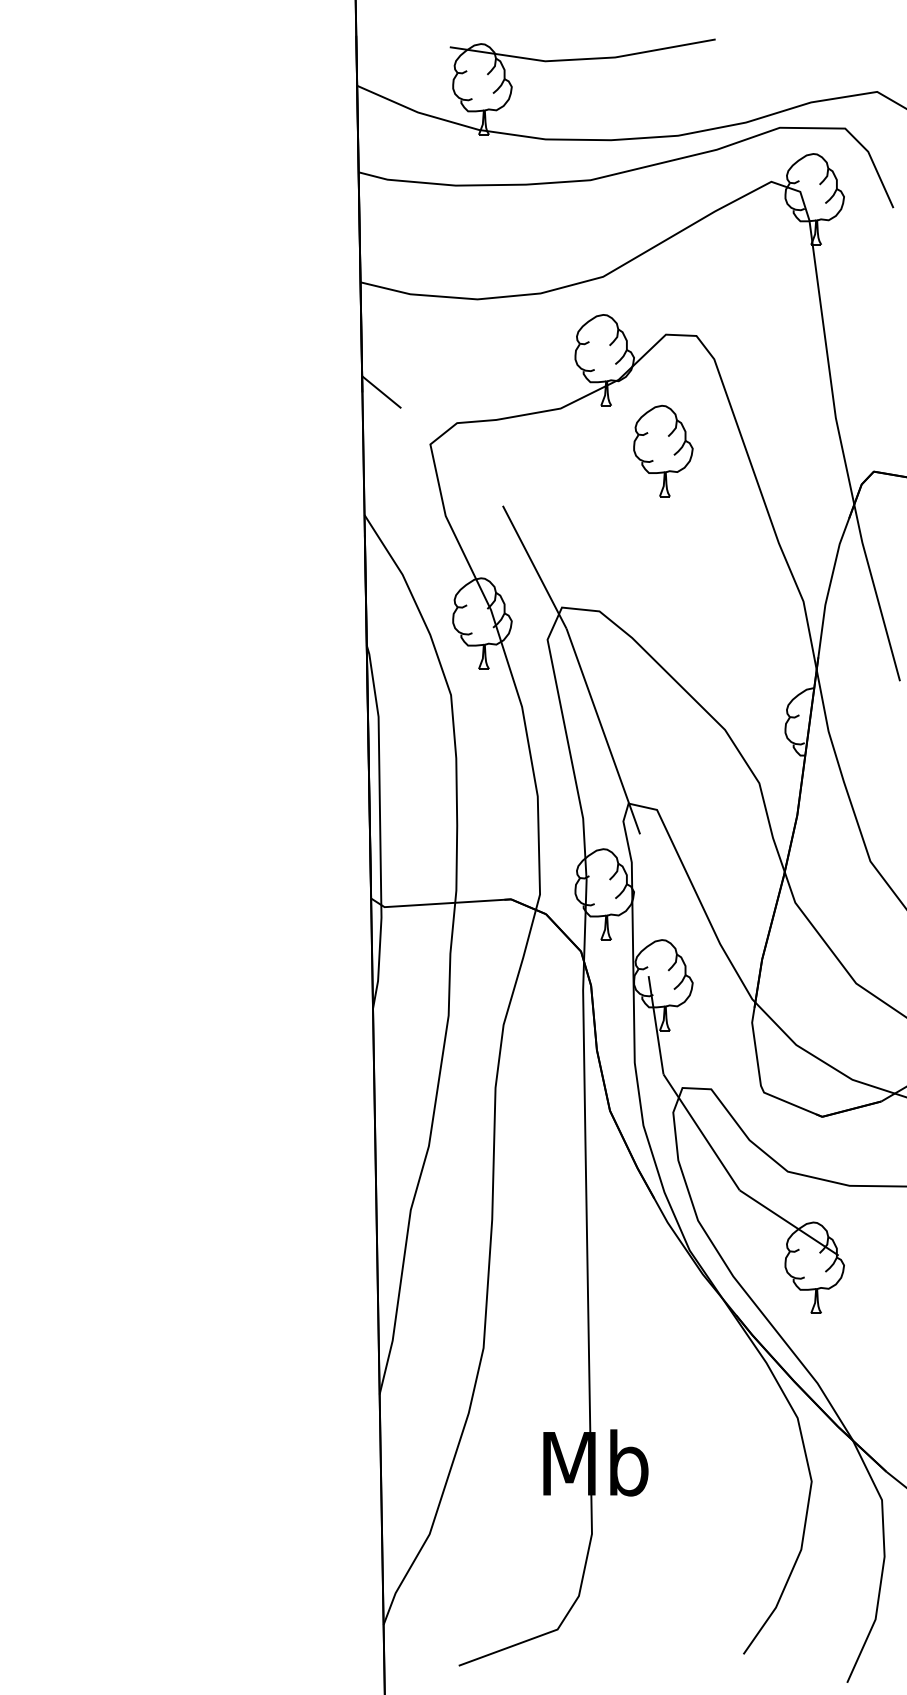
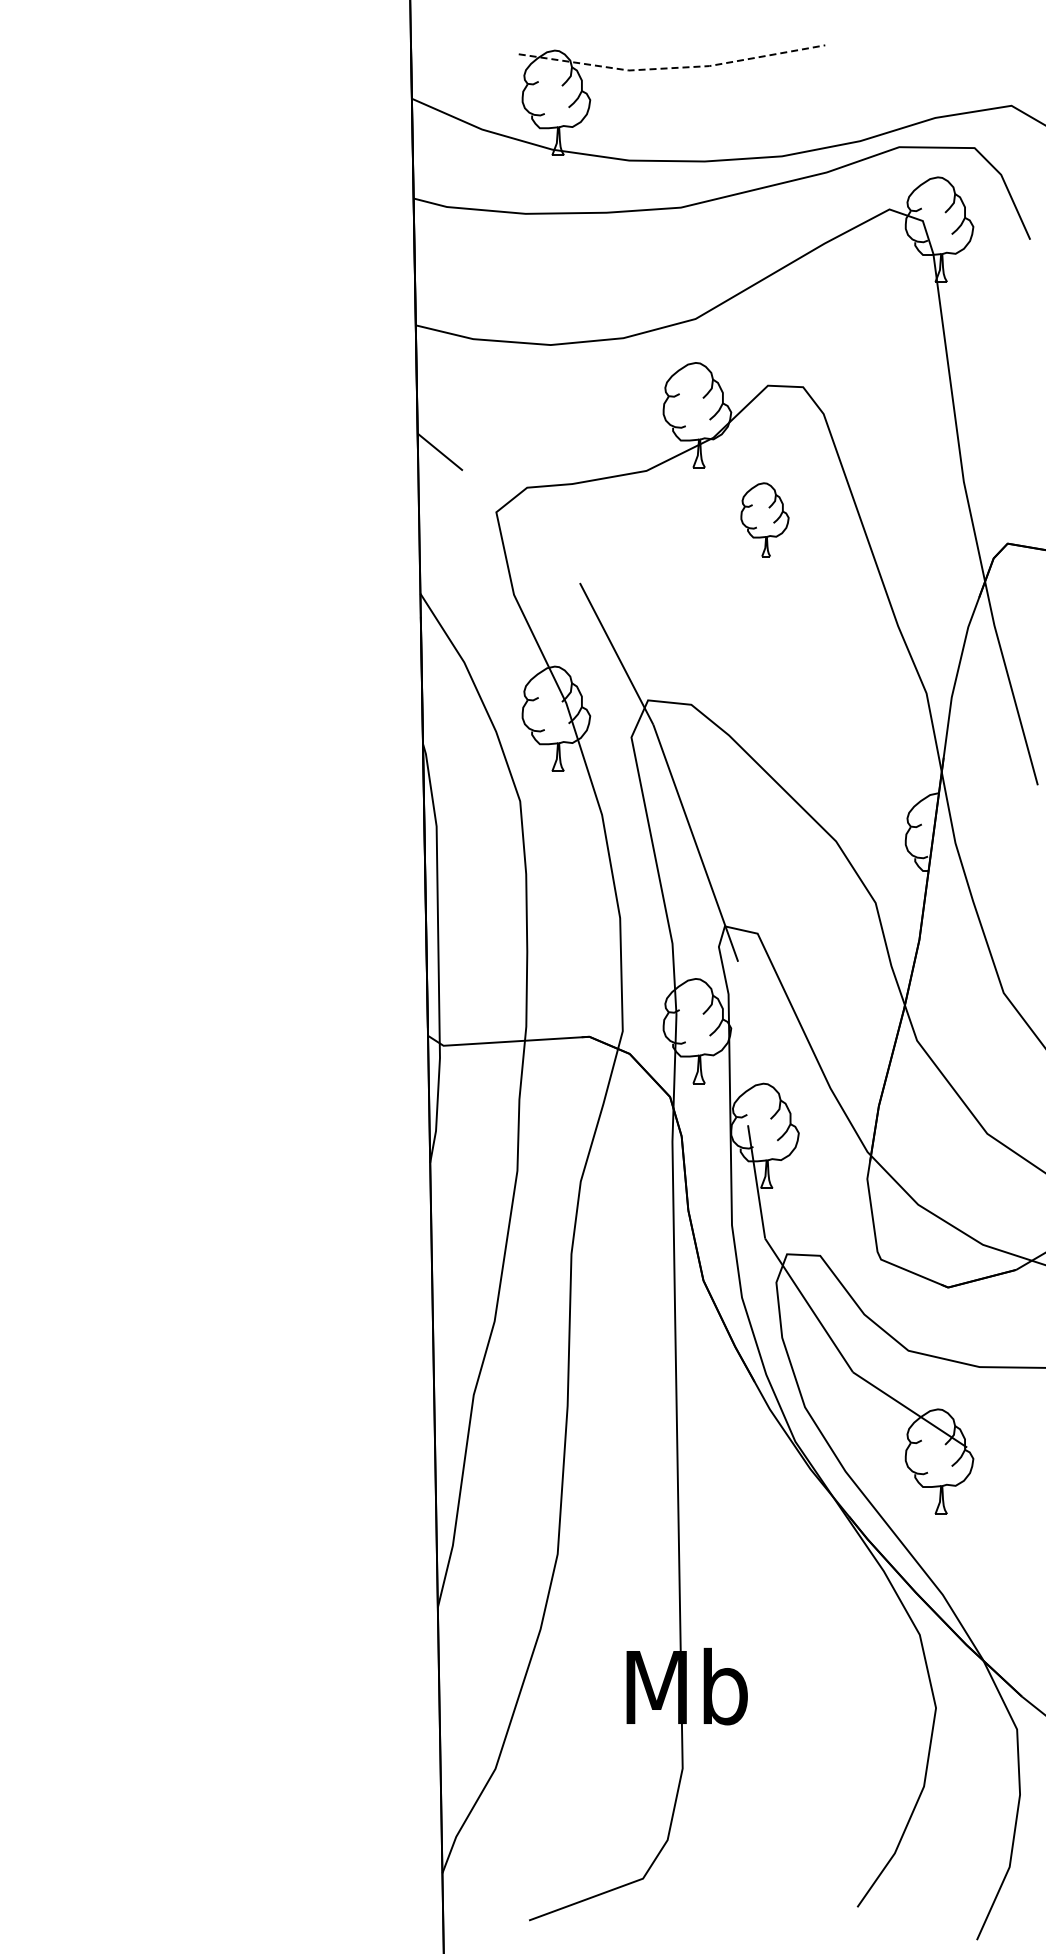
line: (583, 59) -> (672, 68), solid -> dashed
part: (662, 450) -> (764, 519), size x0.7

